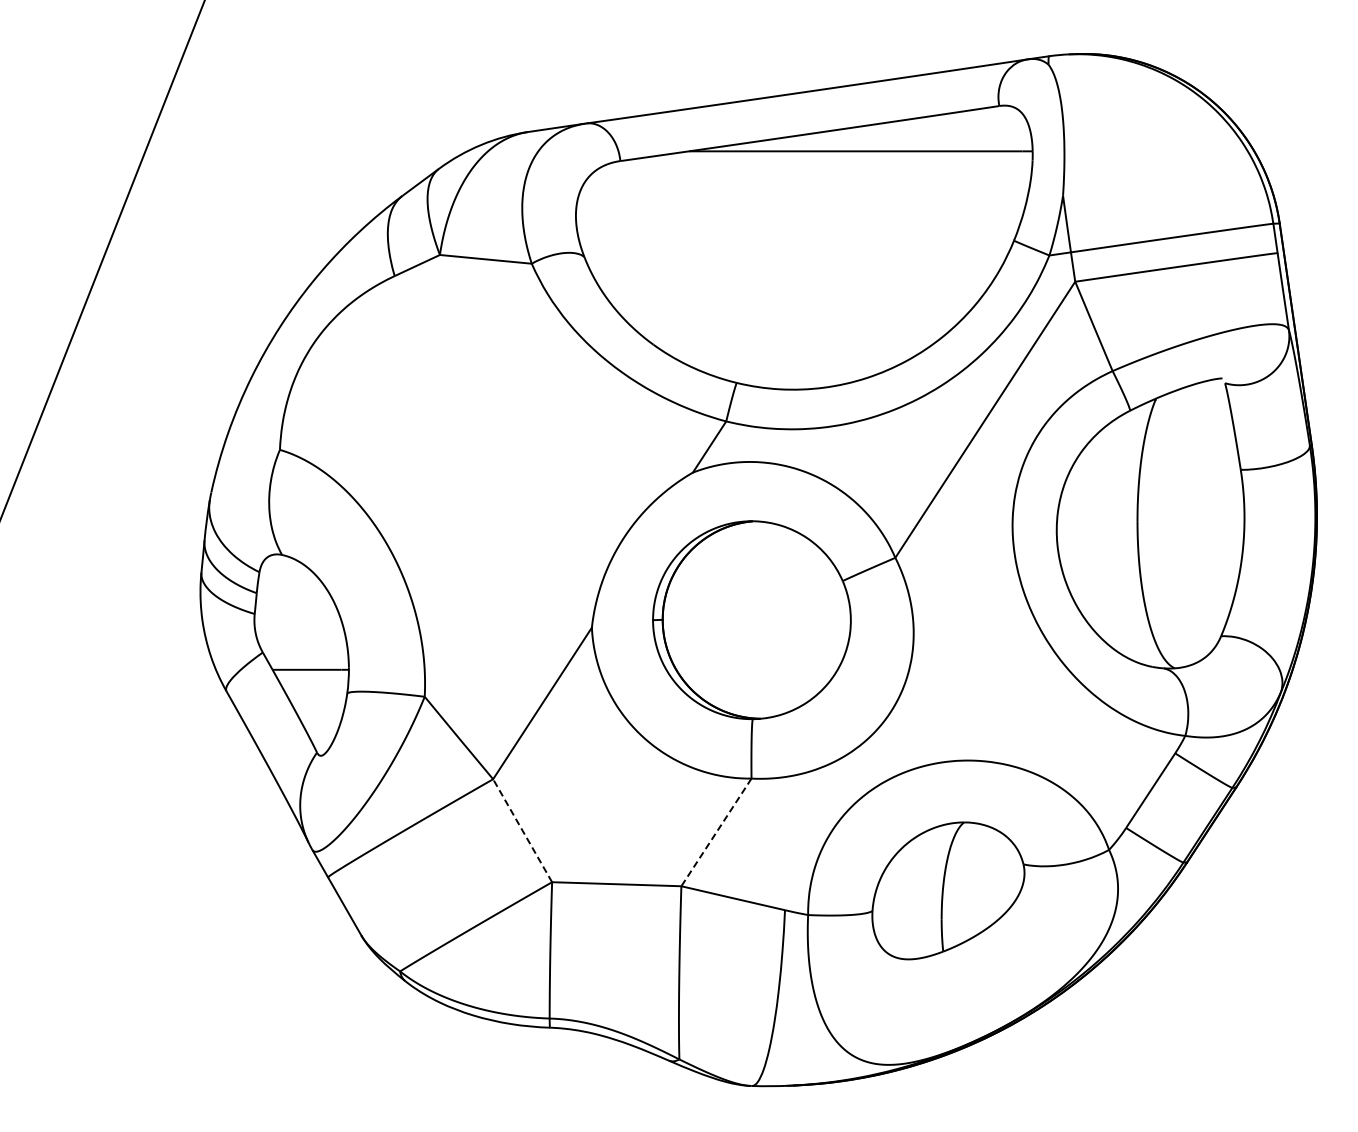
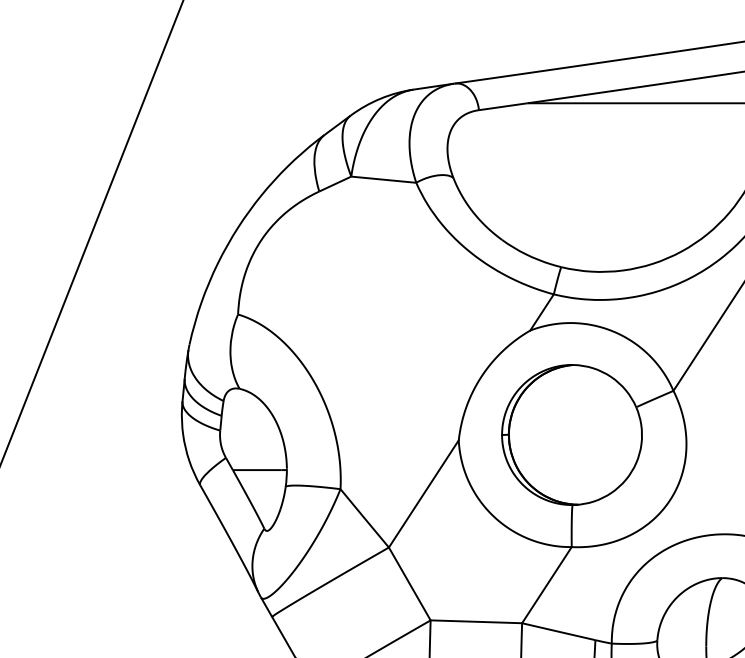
line: (522, 830) -> (409, 583), dashed -> solid
line: (716, 832) -> (546, 585), dashed -> solid

